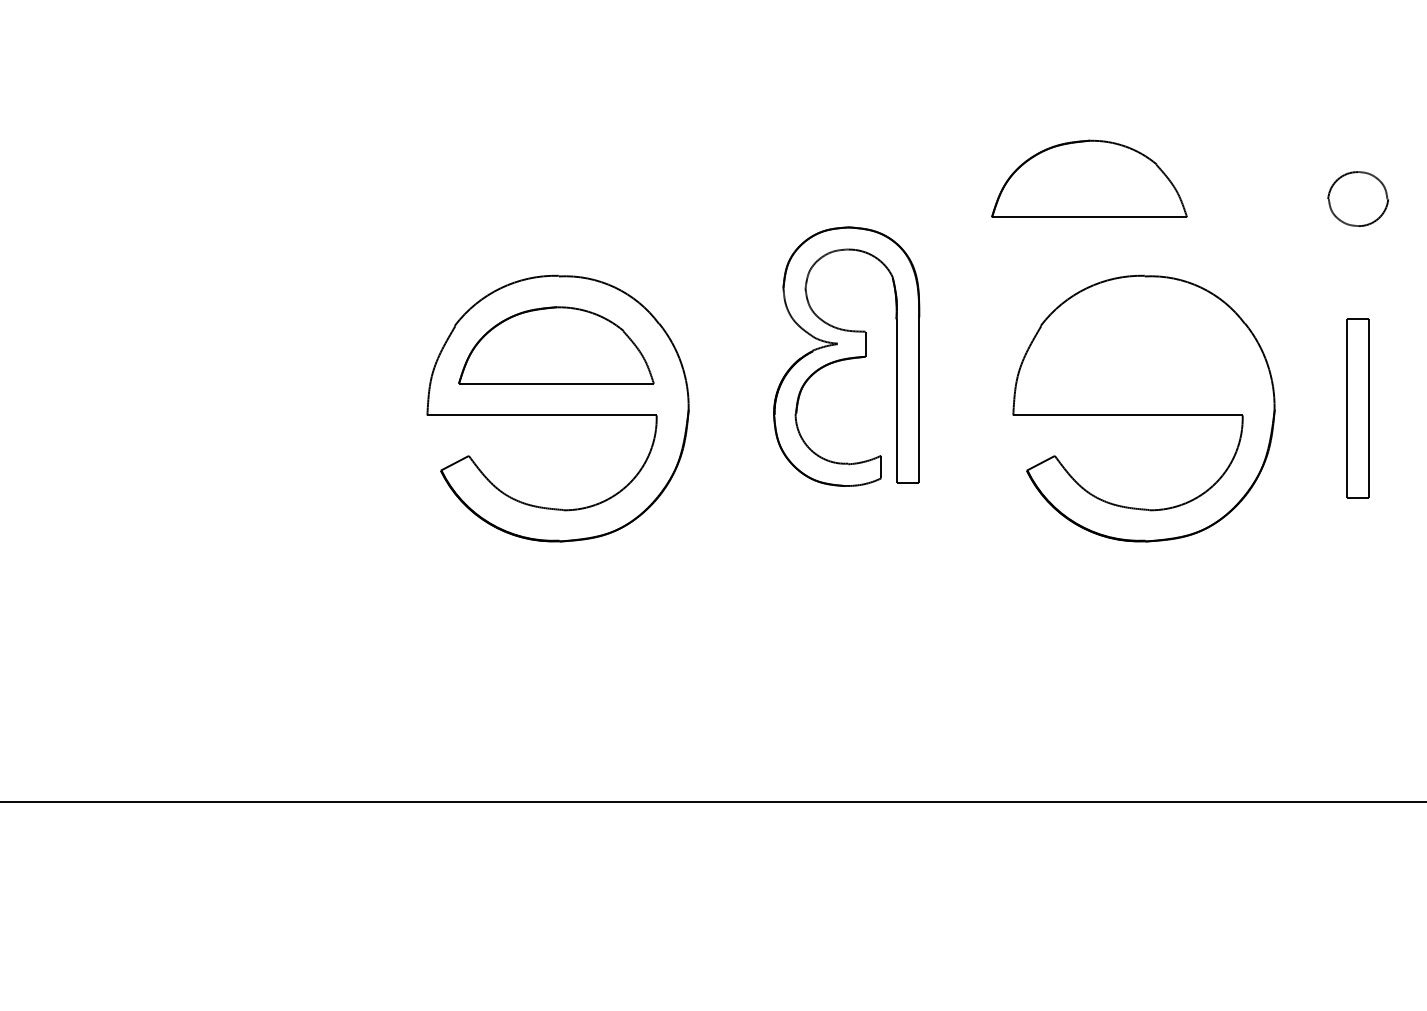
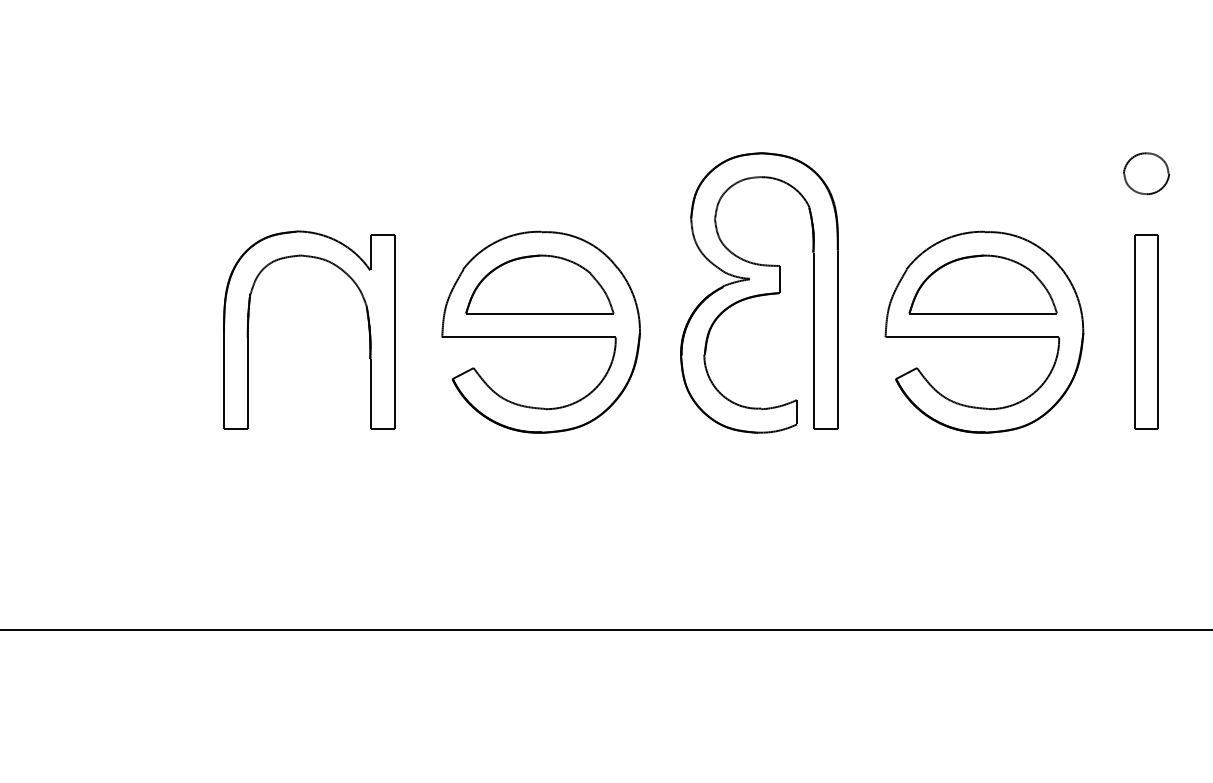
part: (1088, 178) -> (982, 284), moved
part: (846, 356) -> (759, 292), size x1.43
part: (328, 394) -> (367, 321), added
part: (1358, 407) -> (1146, 331), size x1.43

